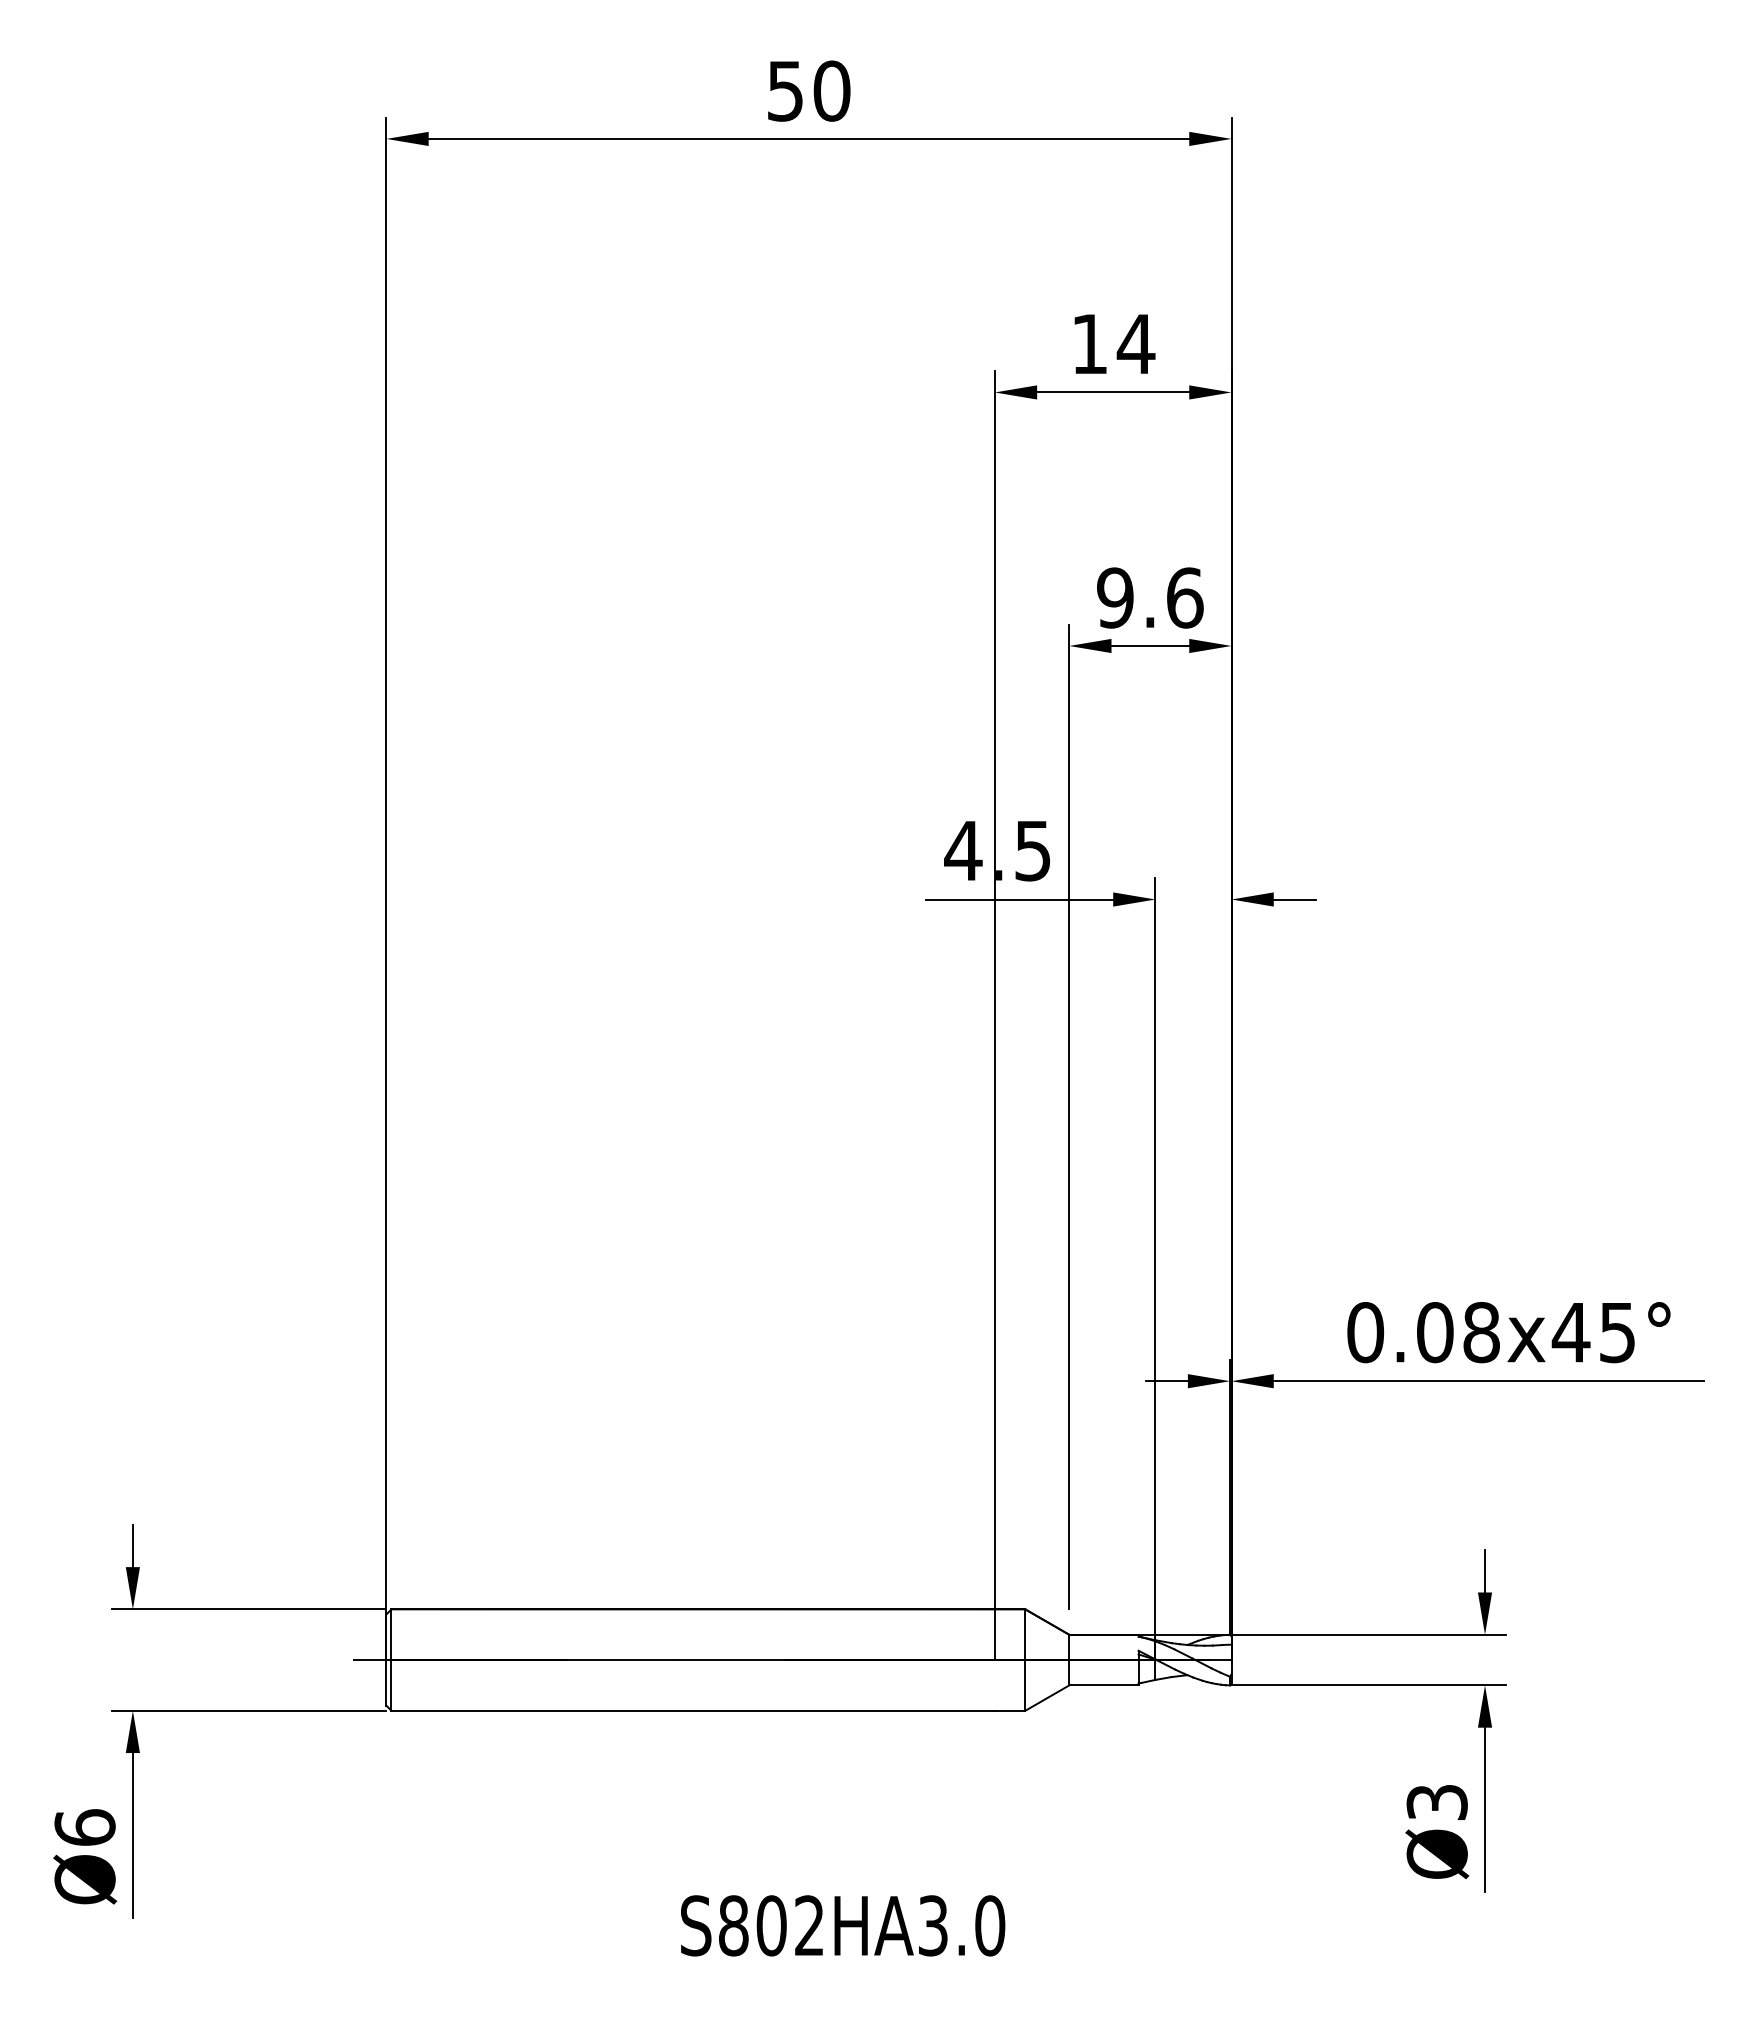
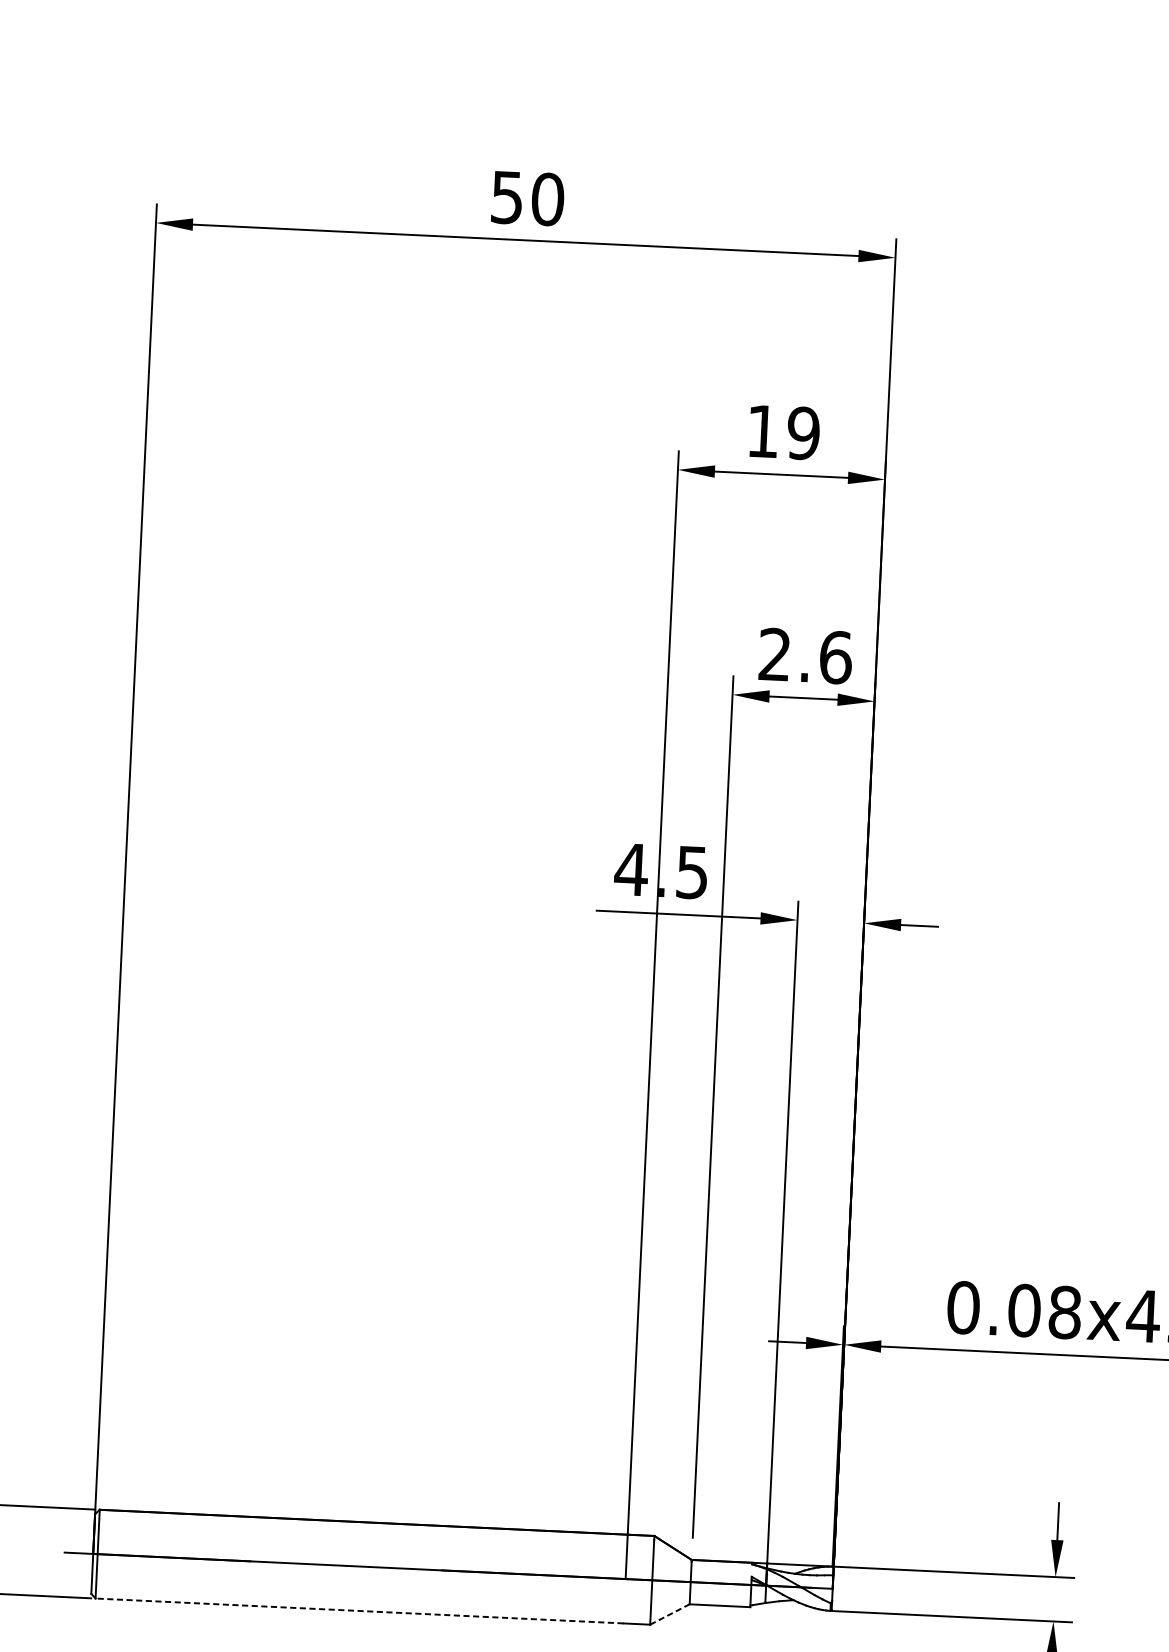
text: (1135, 343) -> (803, 432), 14 -> 19
text: (1115, 597) -> (775, 654), 9.6 -> 2.6
line: (1047, 1697) -> (670, 1613), solid -> dashed
line: (693, 1710) -> (359, 1610), solid -> dashed

